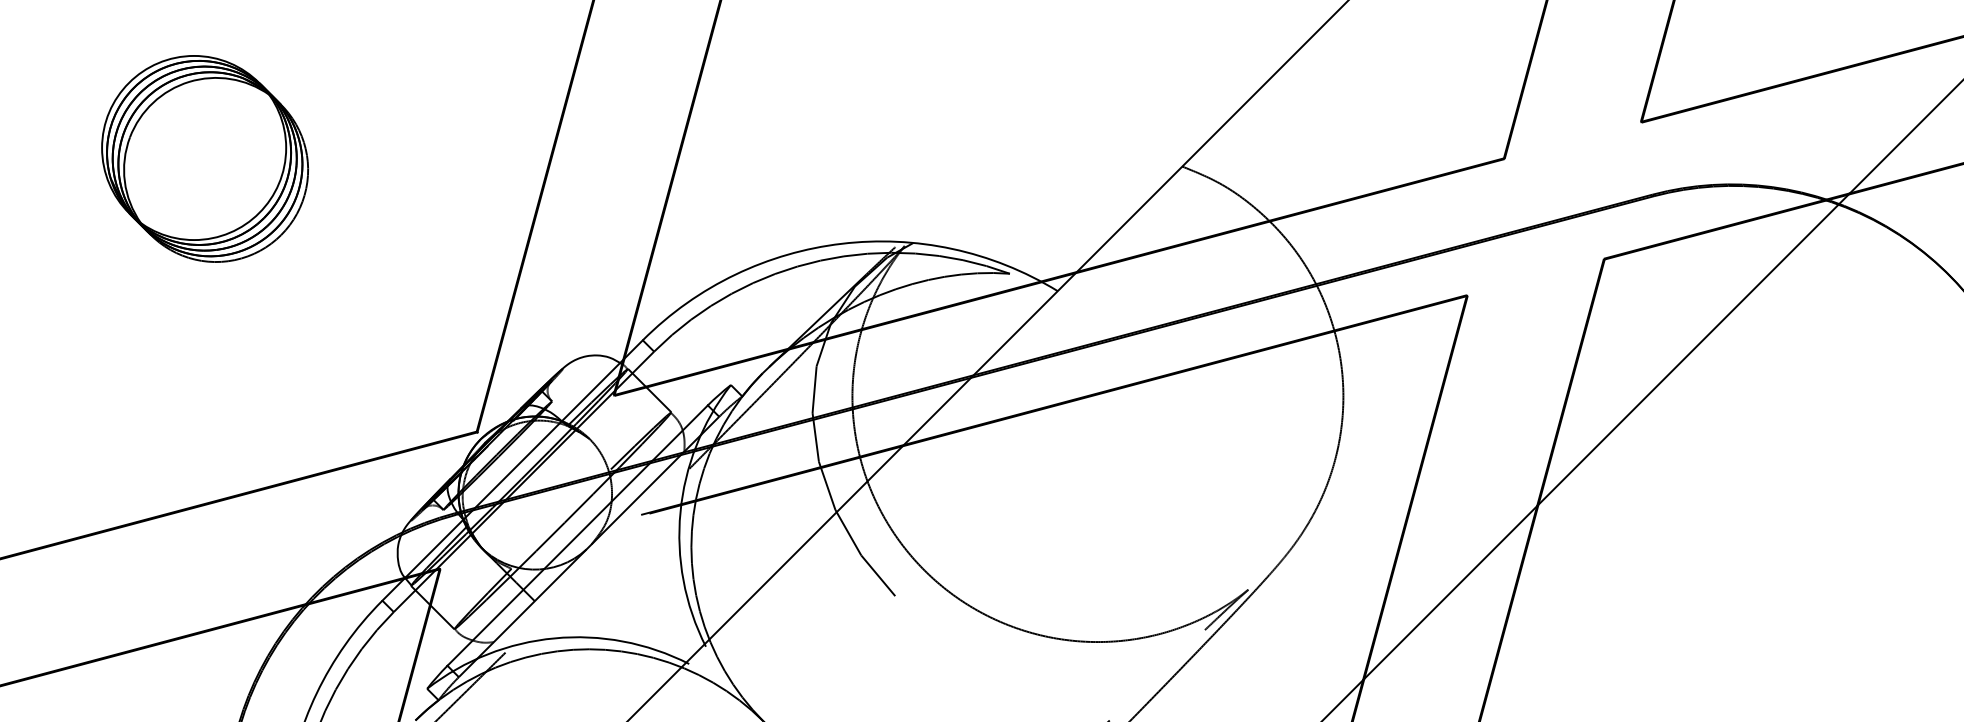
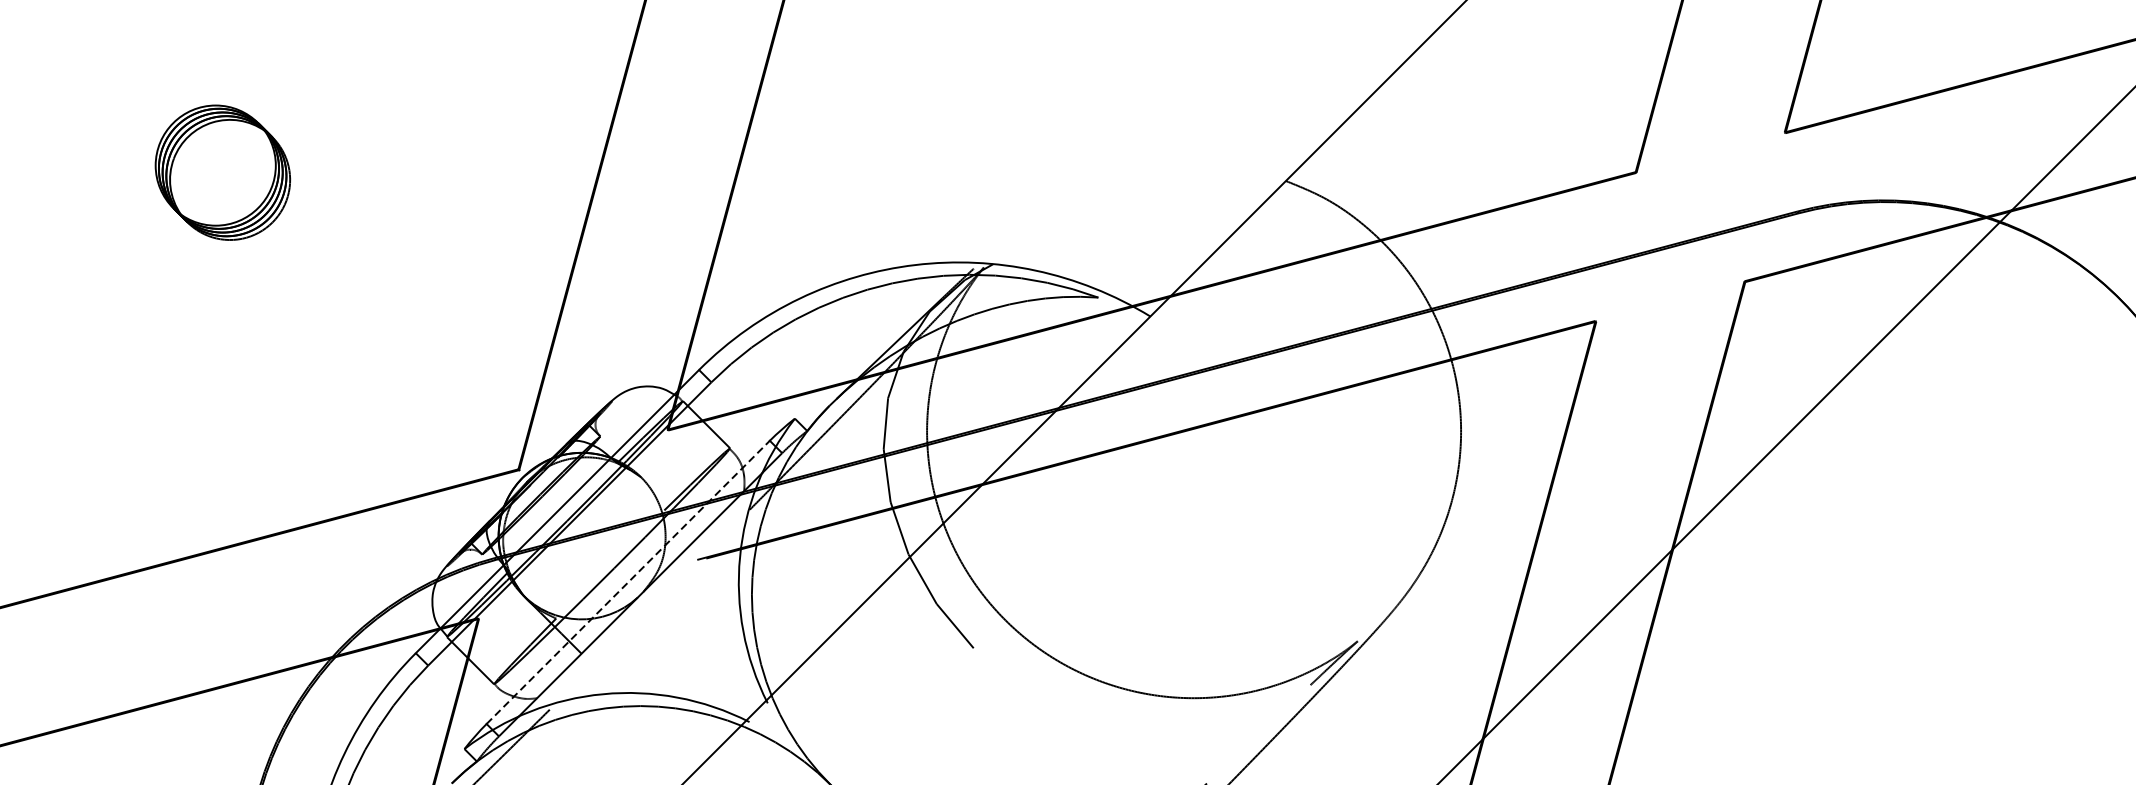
part: (204, 158) -> (222, 172), size x0.6
line: (578, 535) -> (629, 582), solid -> dashed

